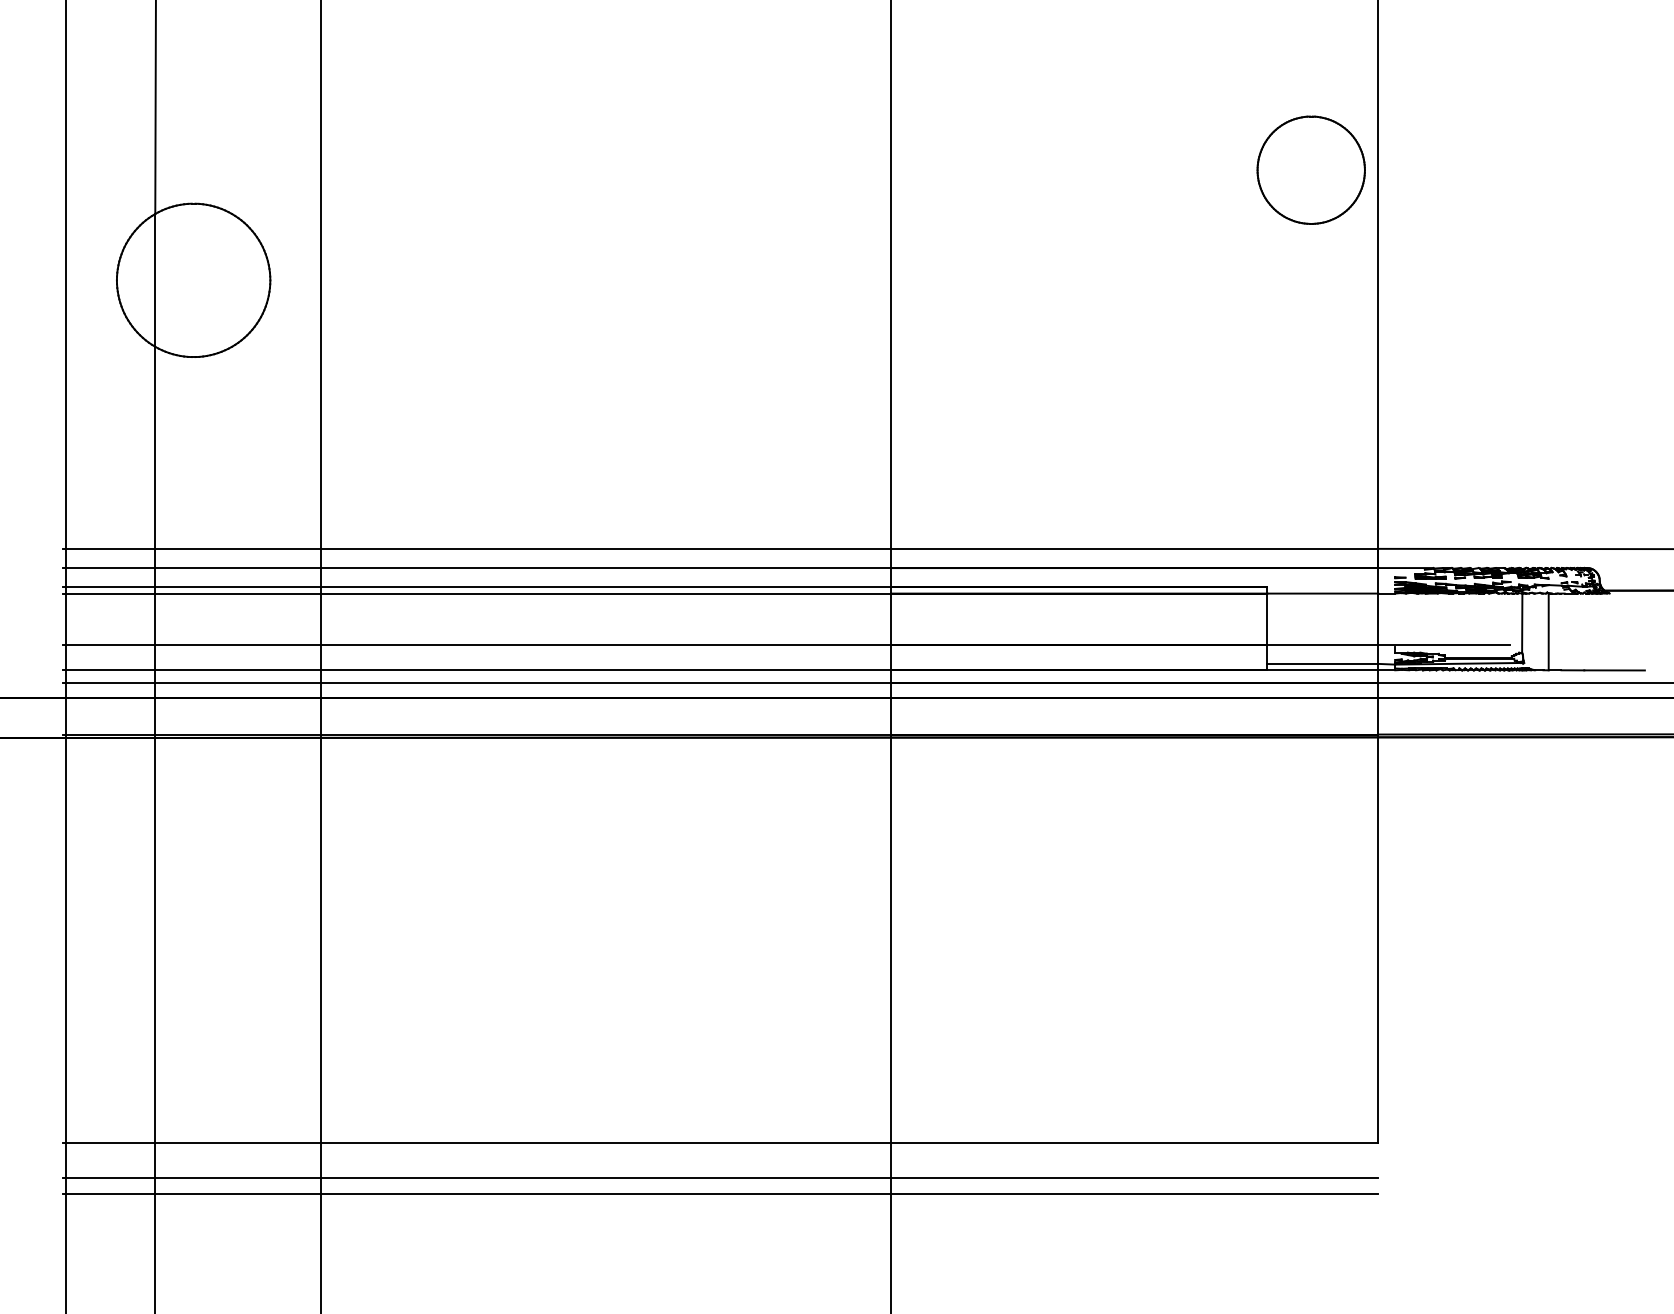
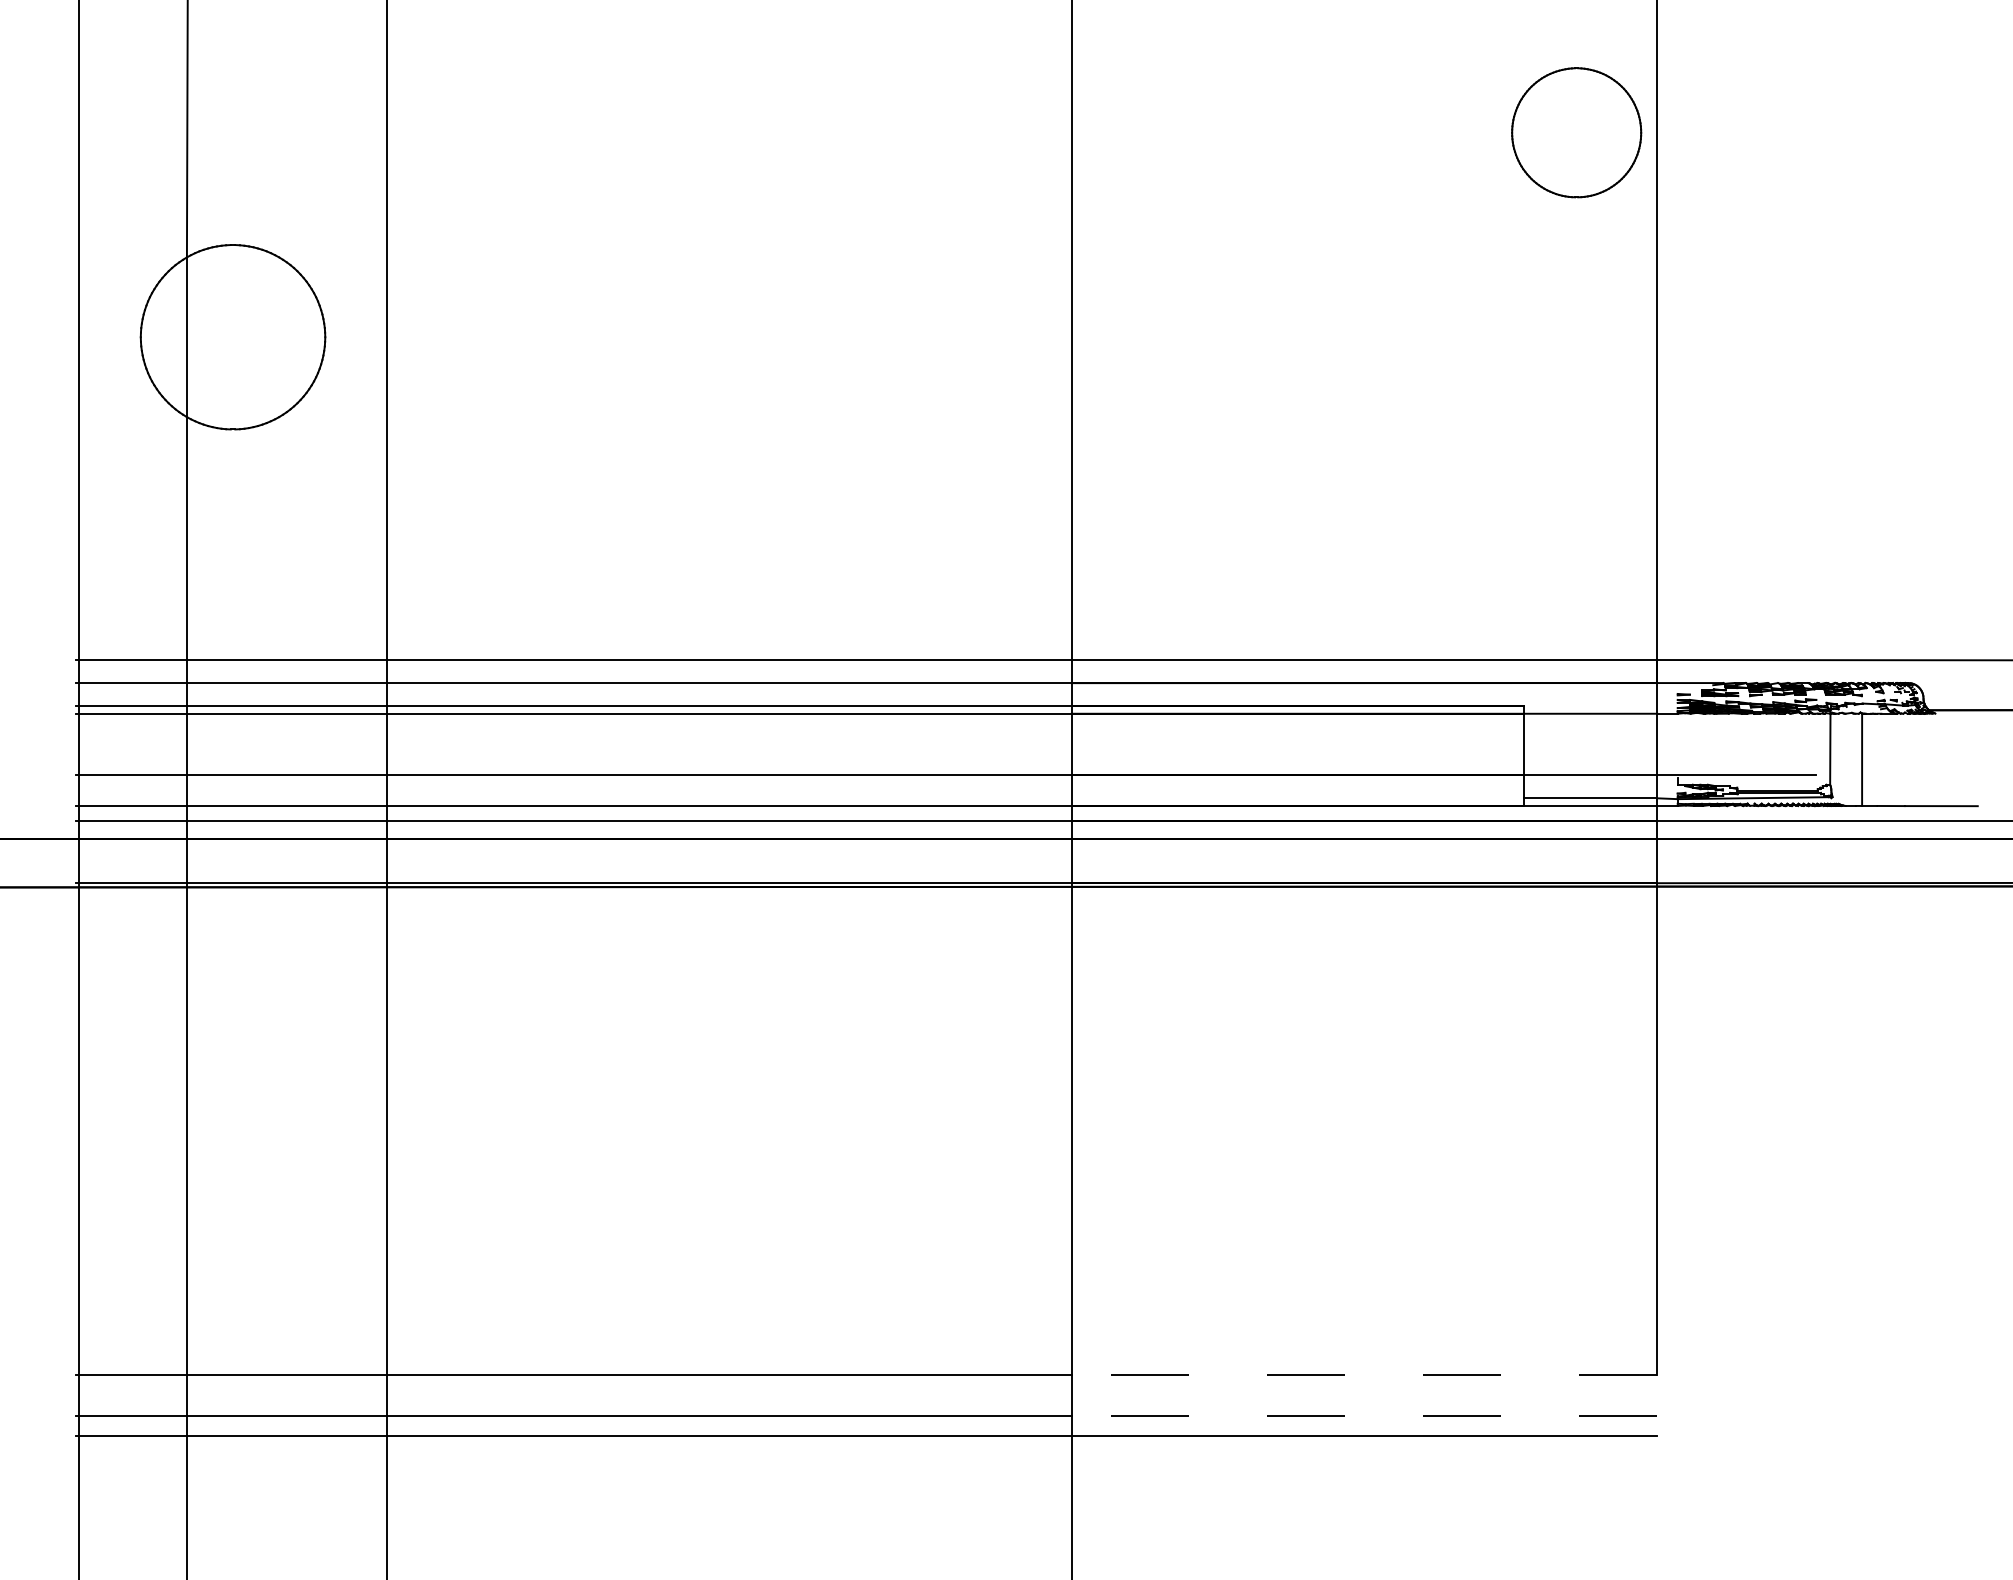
part: (1311, 169) -> (1576, 132), moved
line: (1134, 1143) -> (1364, 1374), solid -> dashed
line: (1134, 1178) -> (1364, 1416), solid -> dashed

